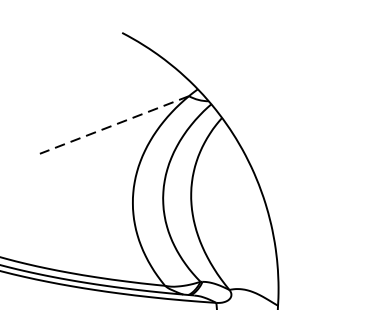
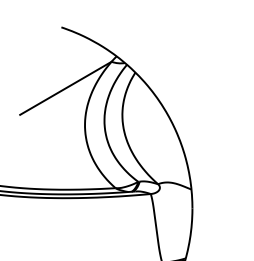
line: (113, 125) -> (65, 88), dashed -> solid

